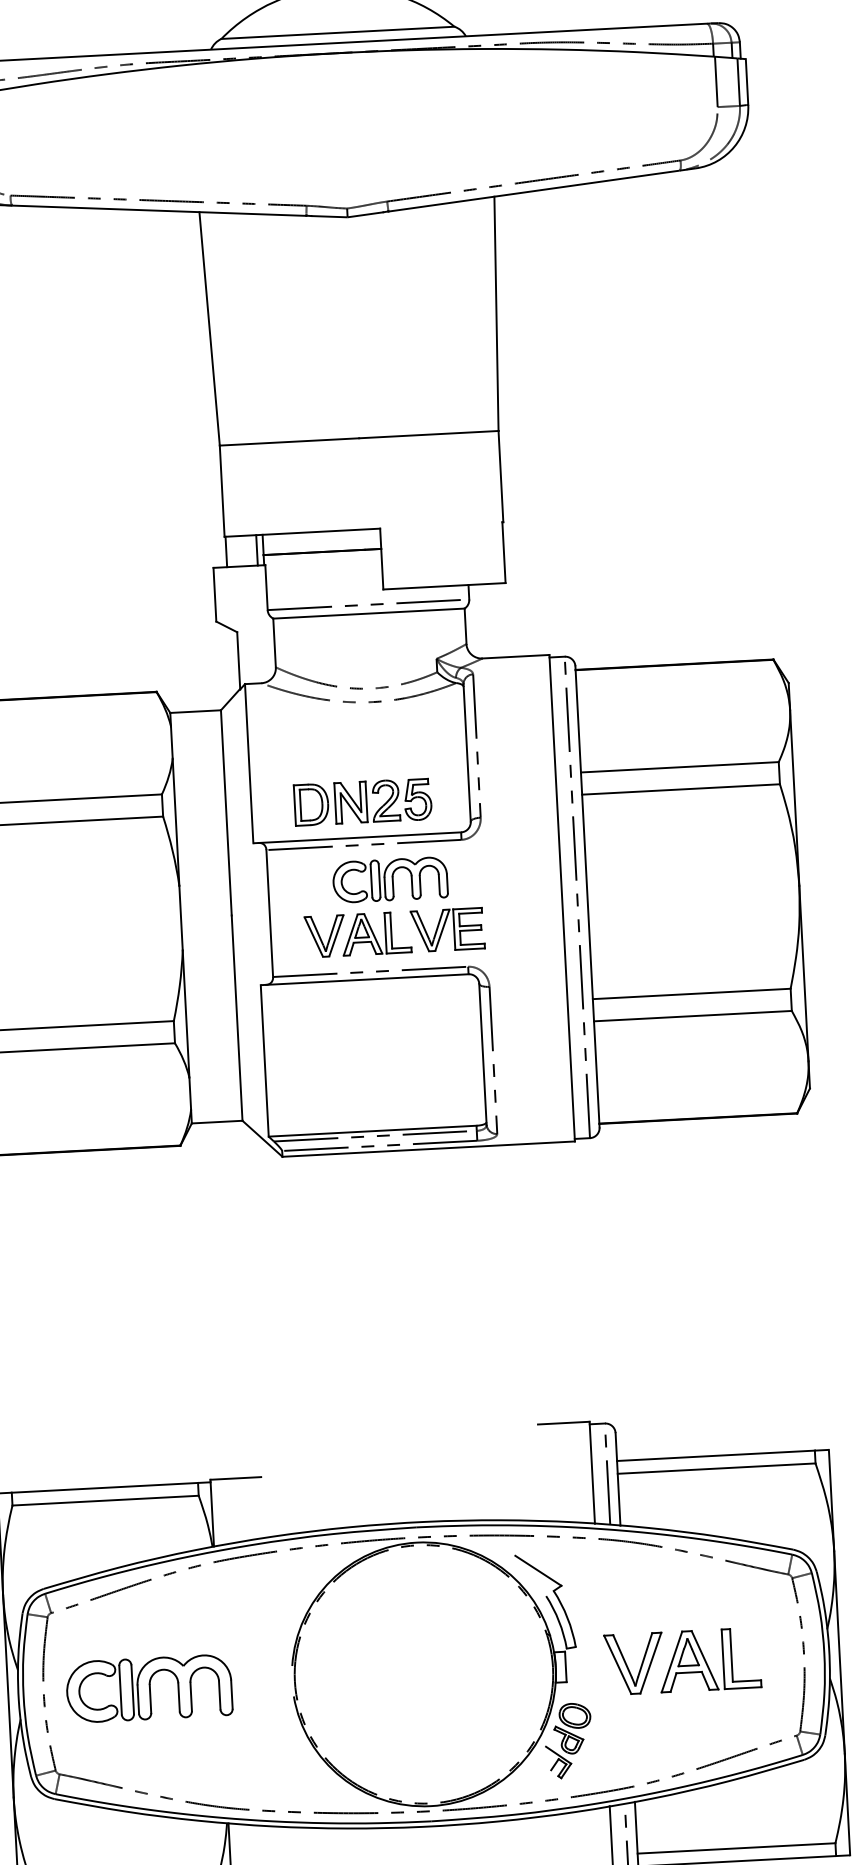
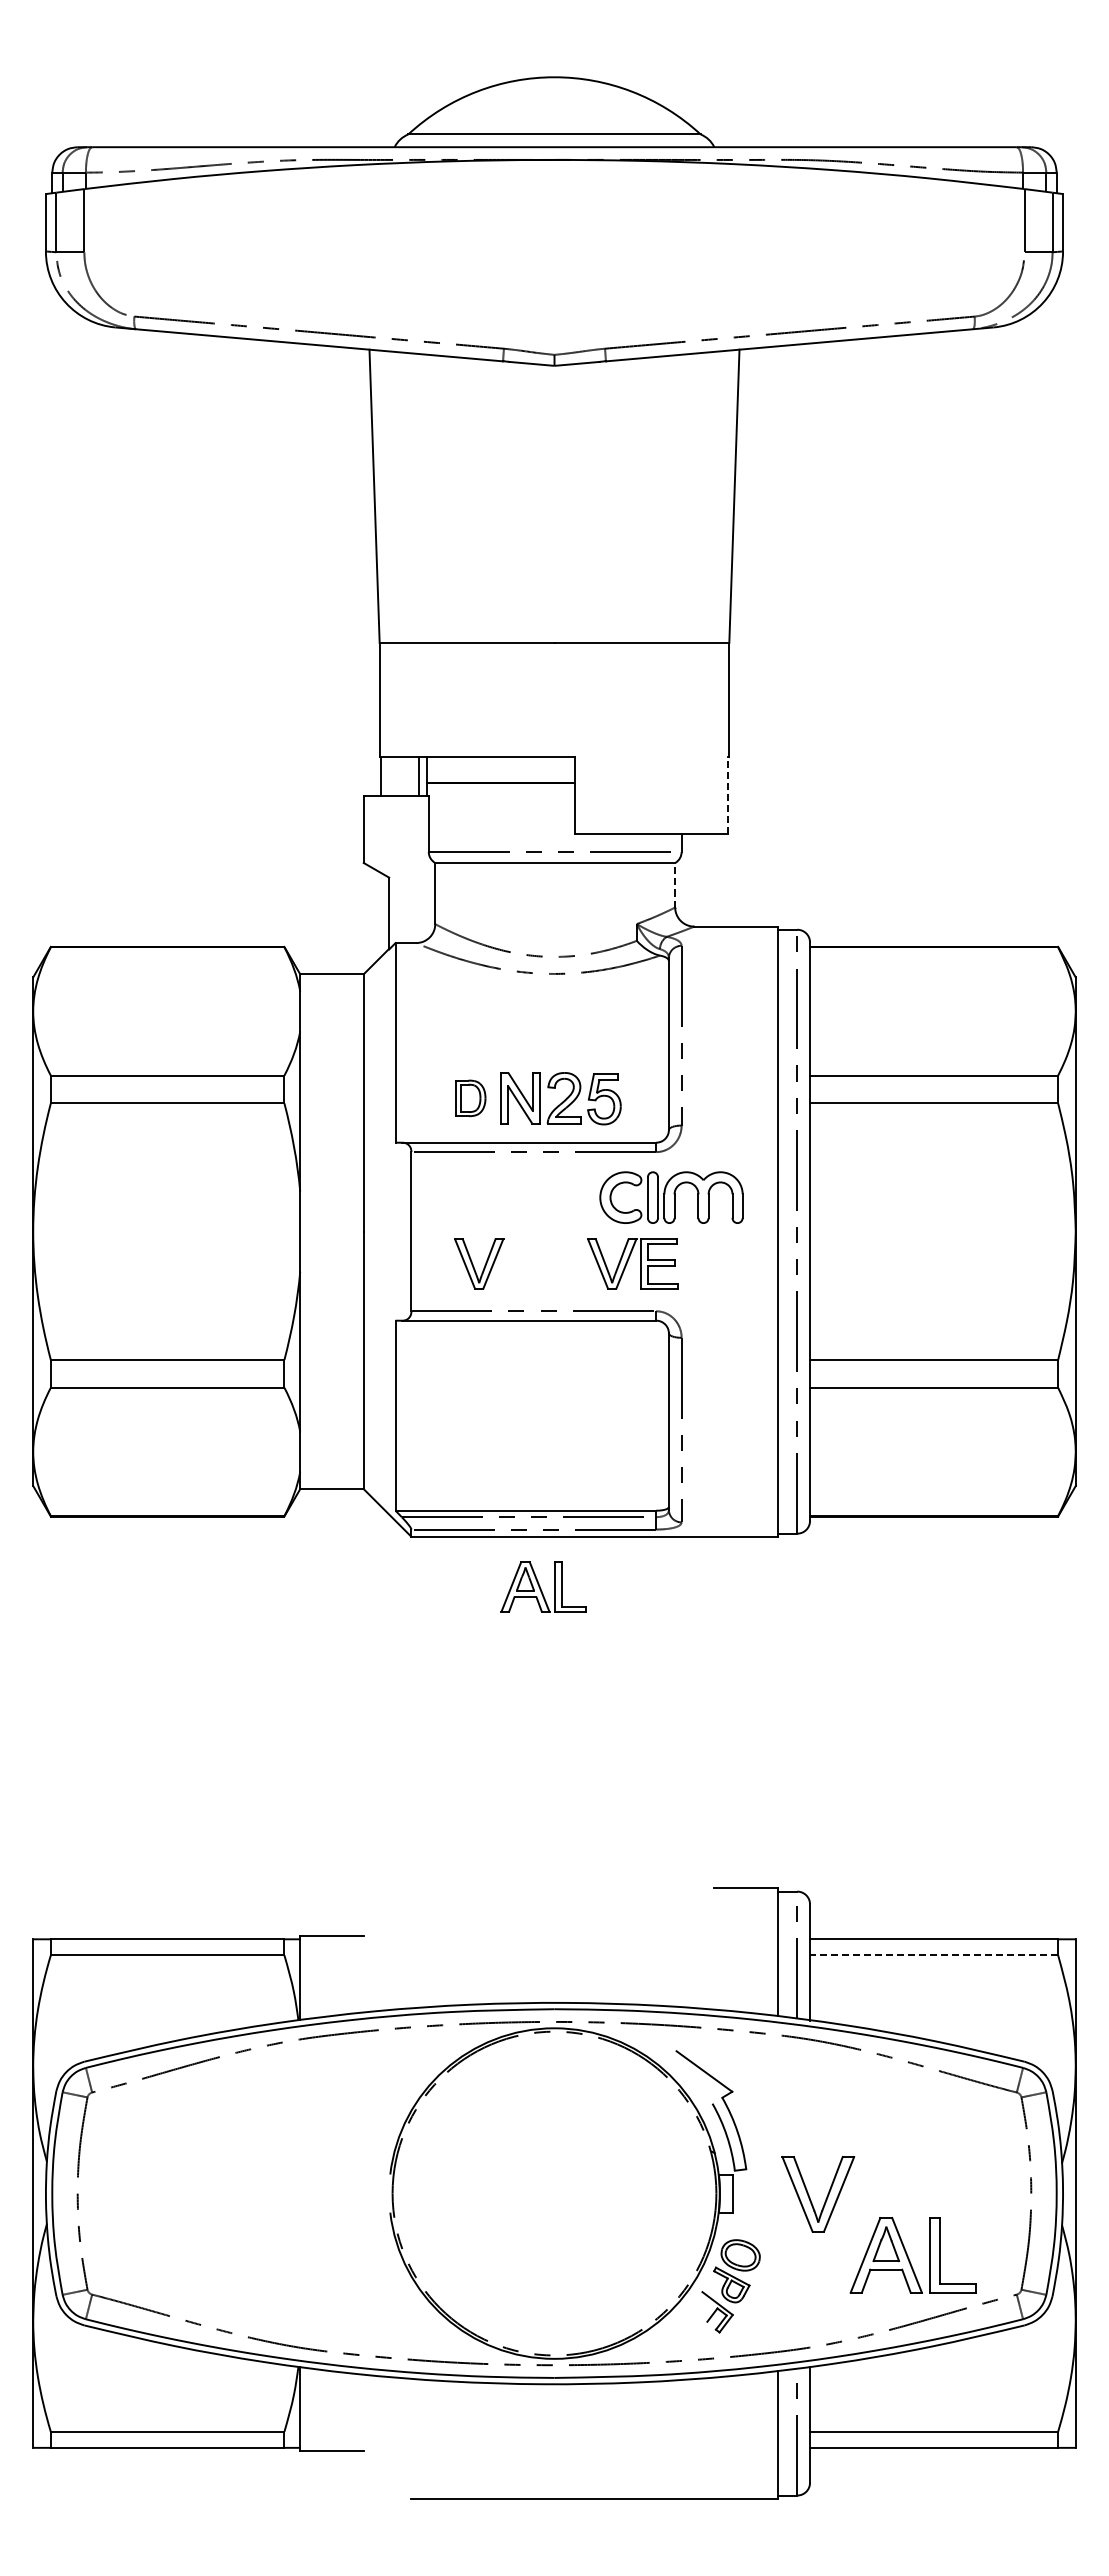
line: (504, 552) -> (728, 795), solid -> dashed
line: (465, 625) -> (675, 884), solid -> dashed
part: (311, 804) -> (470, 1098), size x0.7
part: (390, 879) -> (671, 1197), moved
part: (376, 933) -> (543, 1586), moved
line: (716, 1468) -> (933, 1955), solid -> dashed
part: (709, 1660) -> (912, 2255), moved
part: (148, 1688) -> (209, 2193), removed

